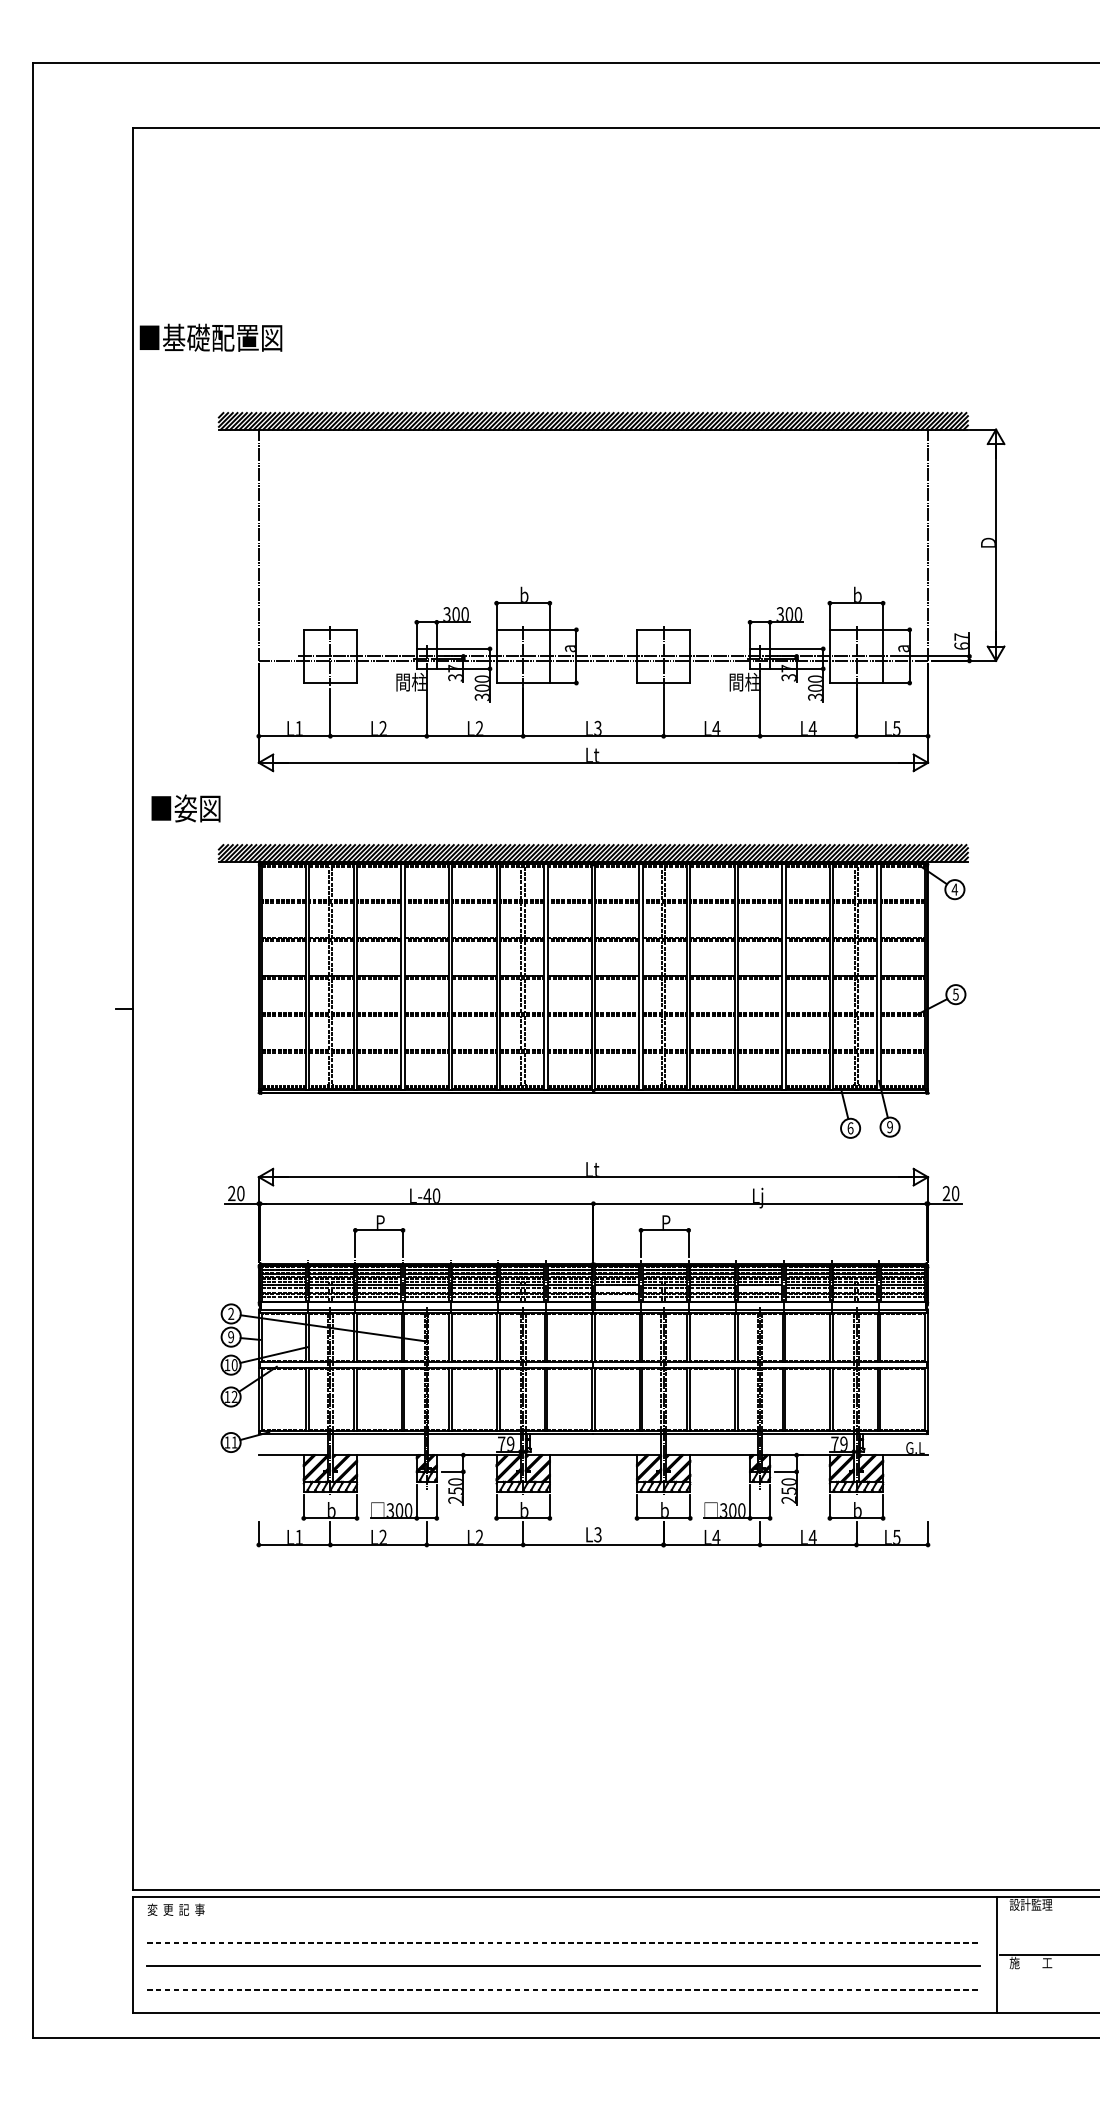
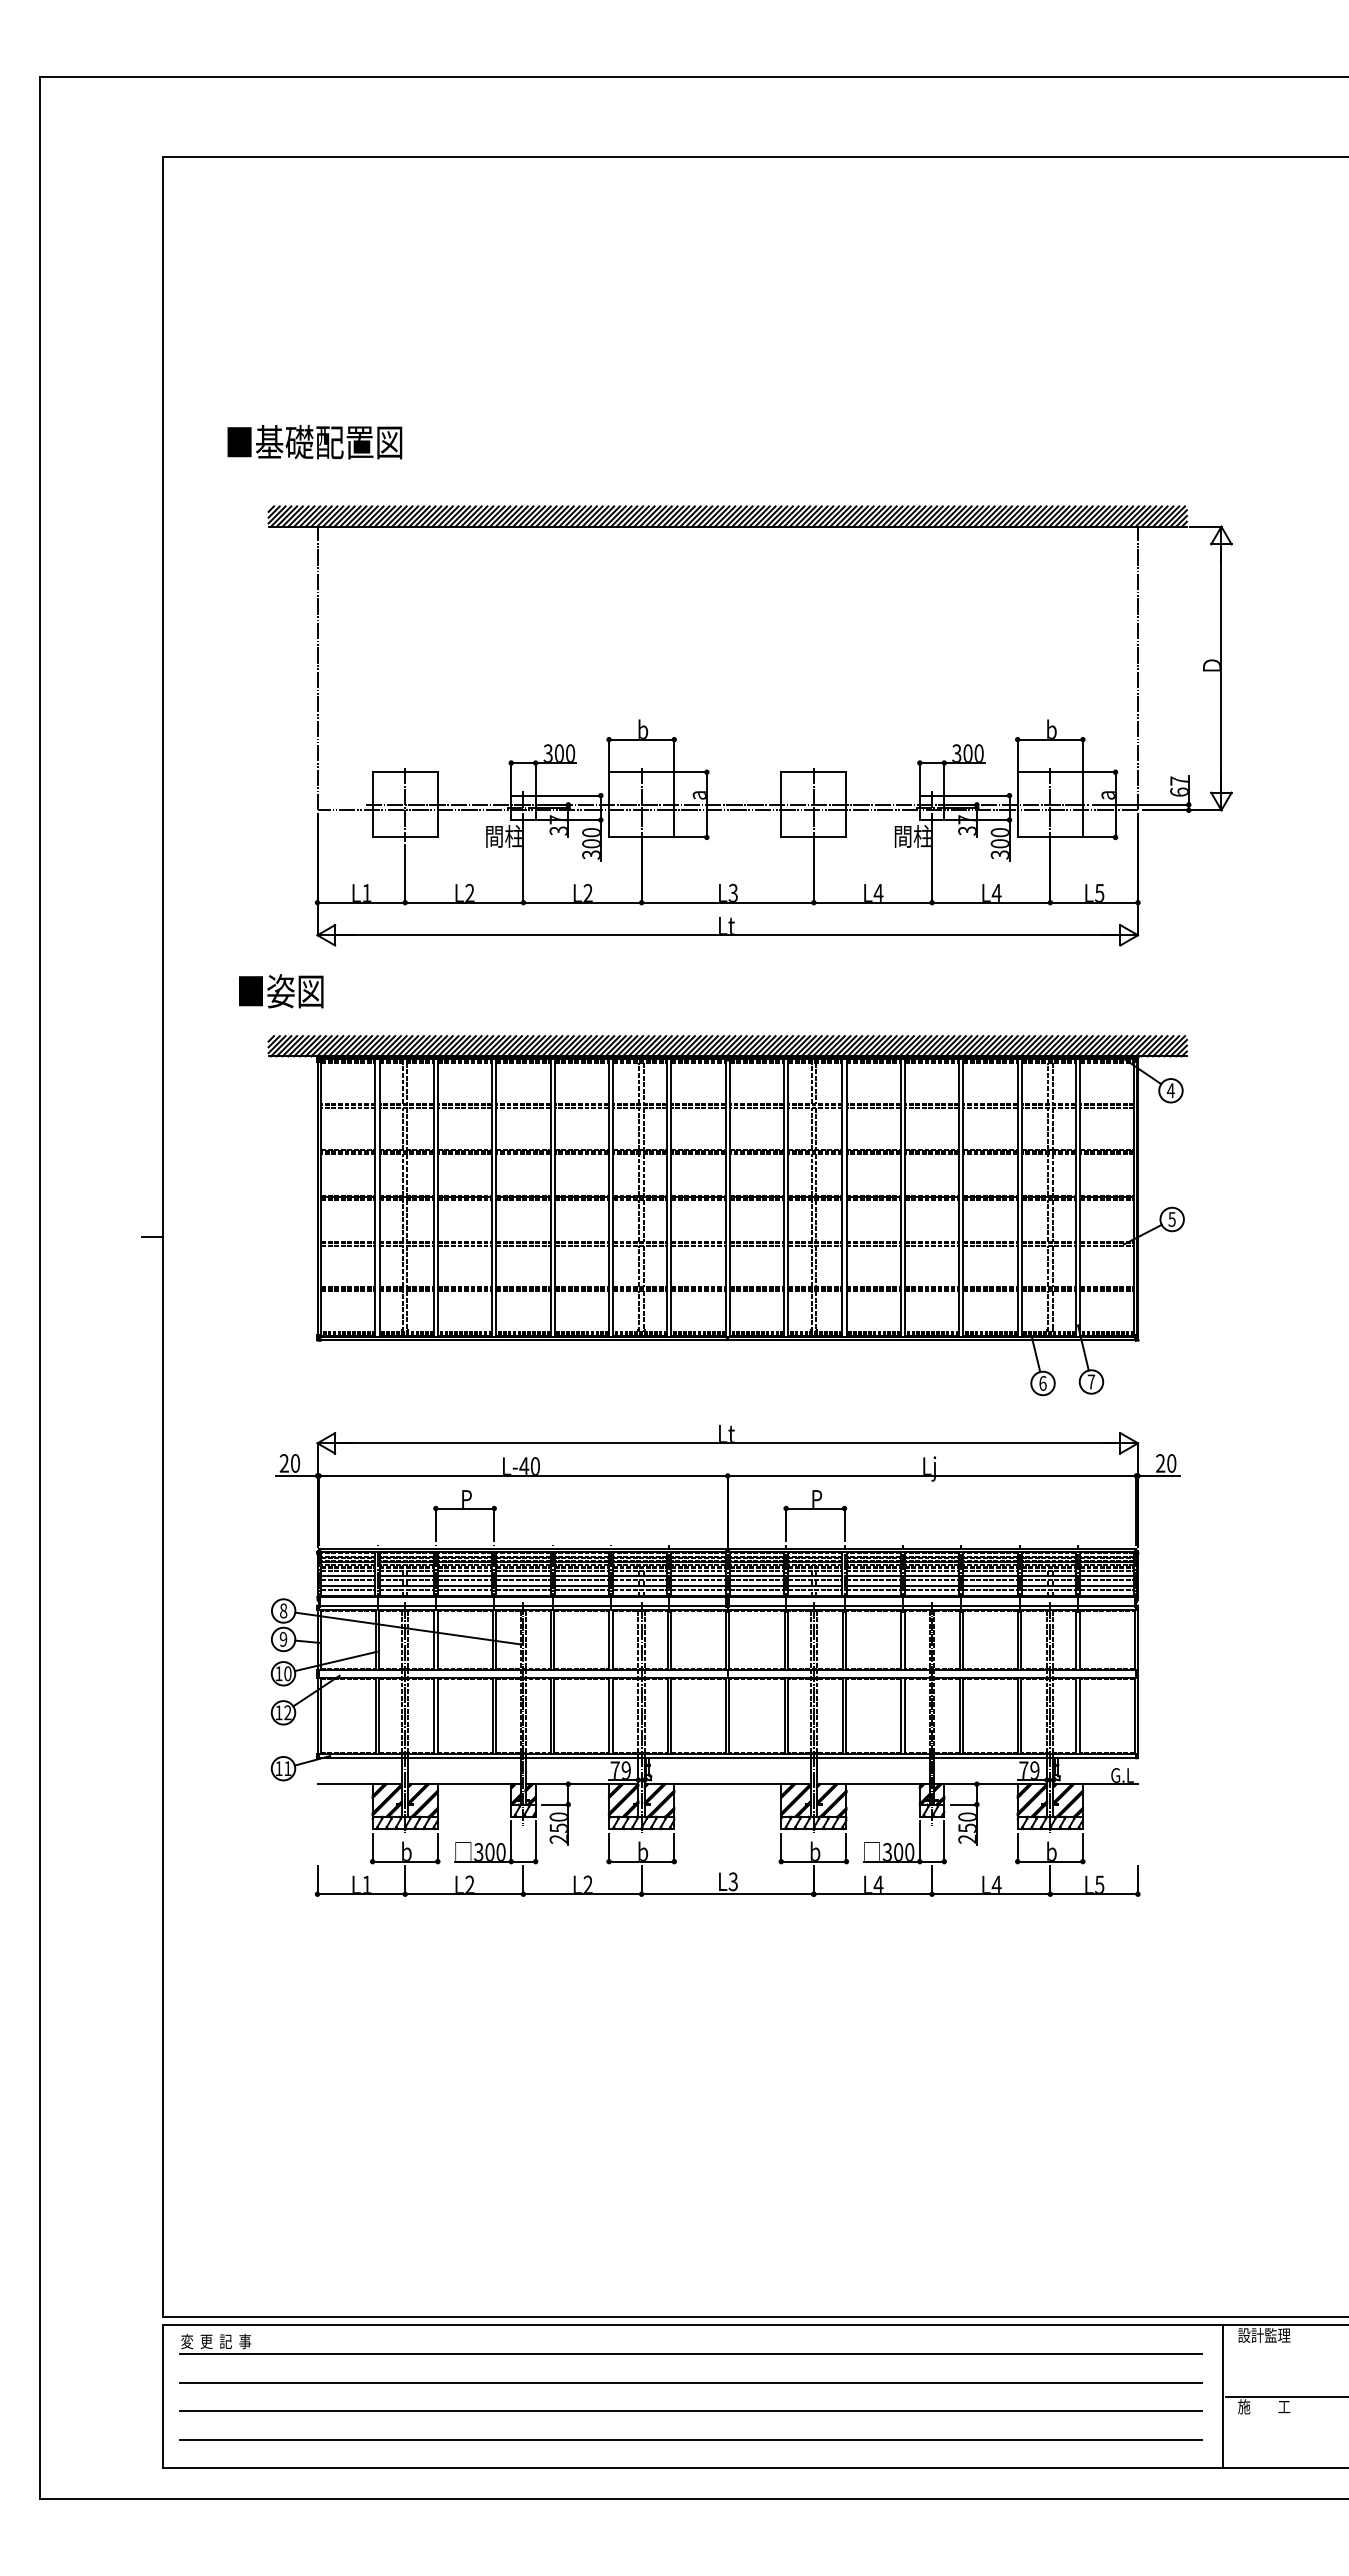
text: (210, 338) -> (314, 442), moved
text: (186, 808) -> (281, 991), moved
text: (890, 1126) -> (1091, 1381), 9 -> 7
line: (616, 1288) -> (756, 1579), added
line: (759, 1288) -> (931, 1579), added
line: (616, 1296) -> (756, 1589), added
text: (231, 1313) -> (283, 1610), 2 -> 8
line: (563, 1920) -> (691, 2354), added
line: (563, 1943) -> (691, 2382), dashed -> solid
line: (563, 1989) -> (691, 2439), dashed -> solid

